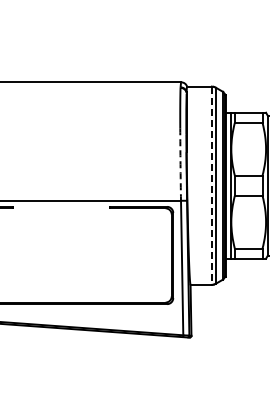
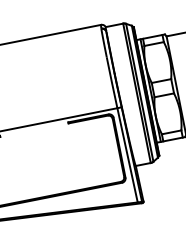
arc: (180, 164) -> (111, 82), dashed -> solid
line: (211, 186) -> (136, 93), dashed -> solid

